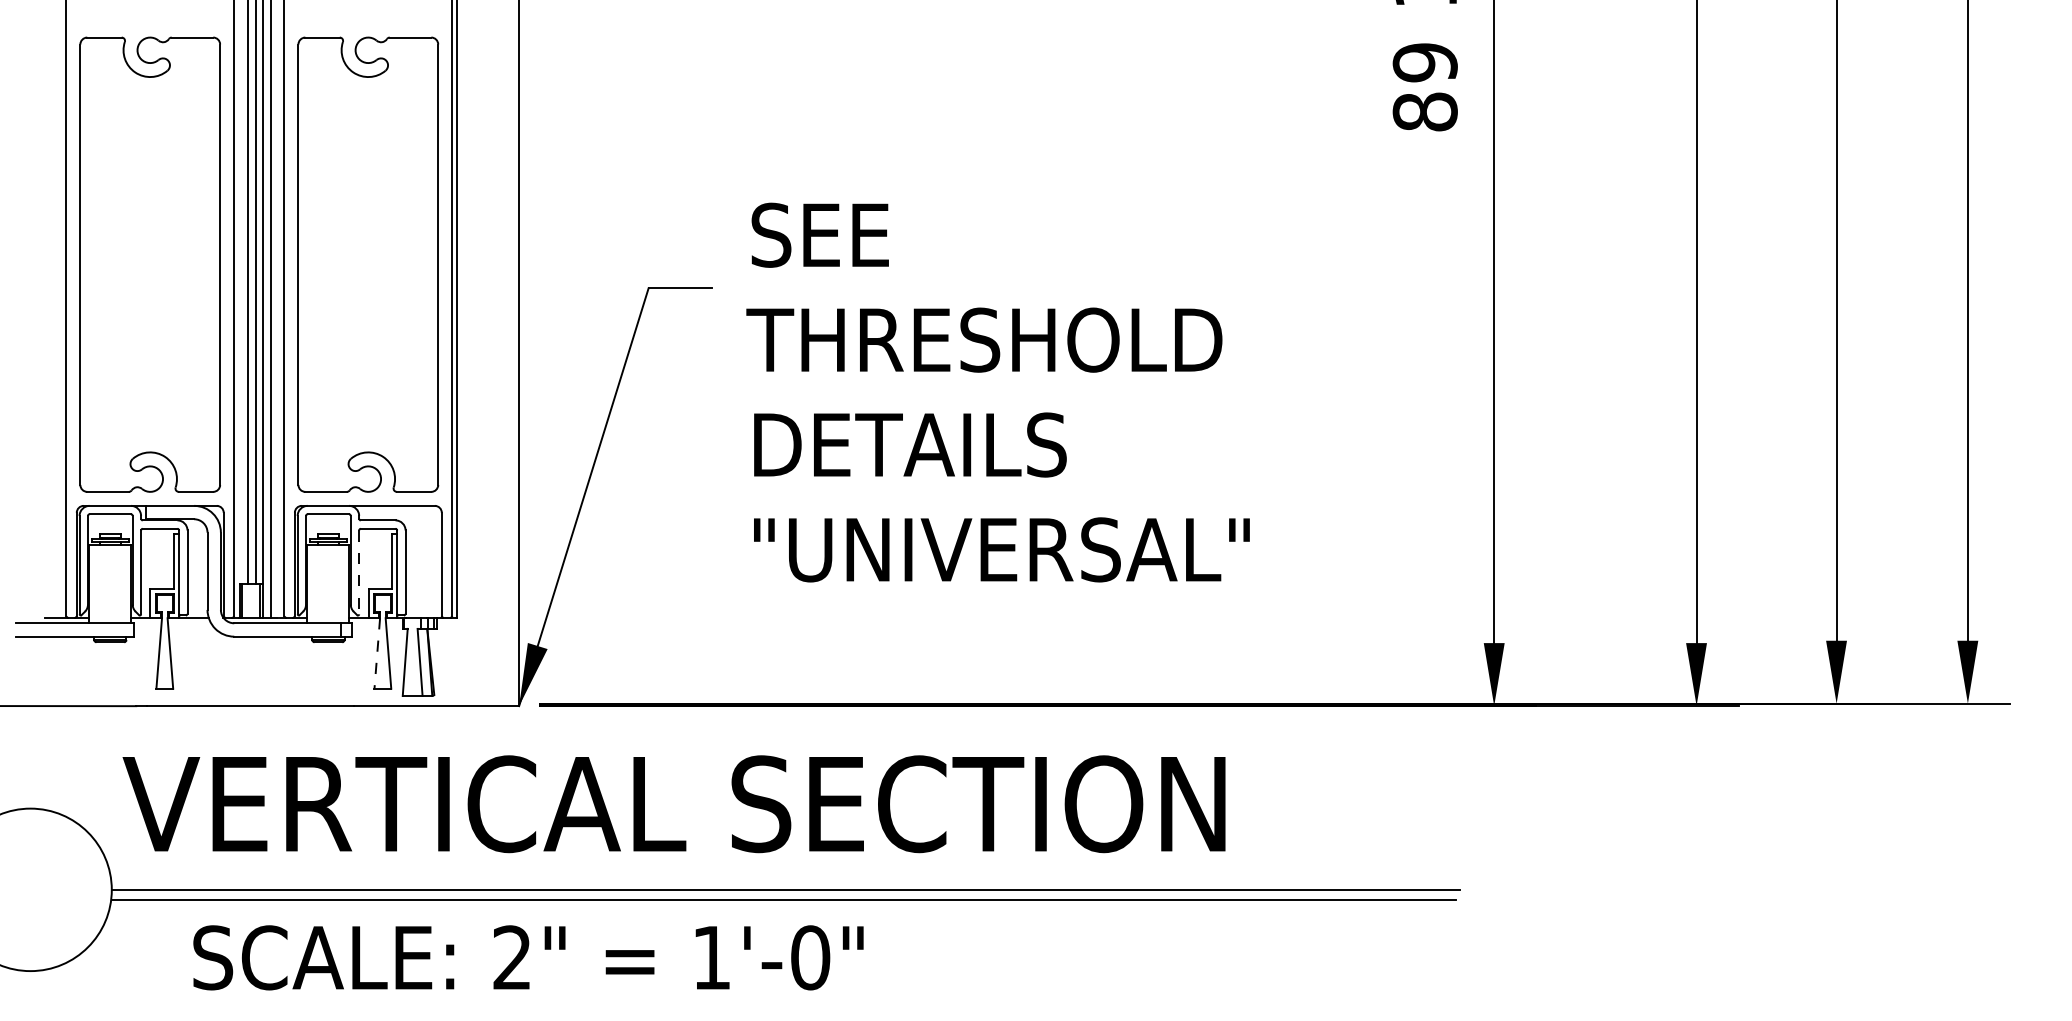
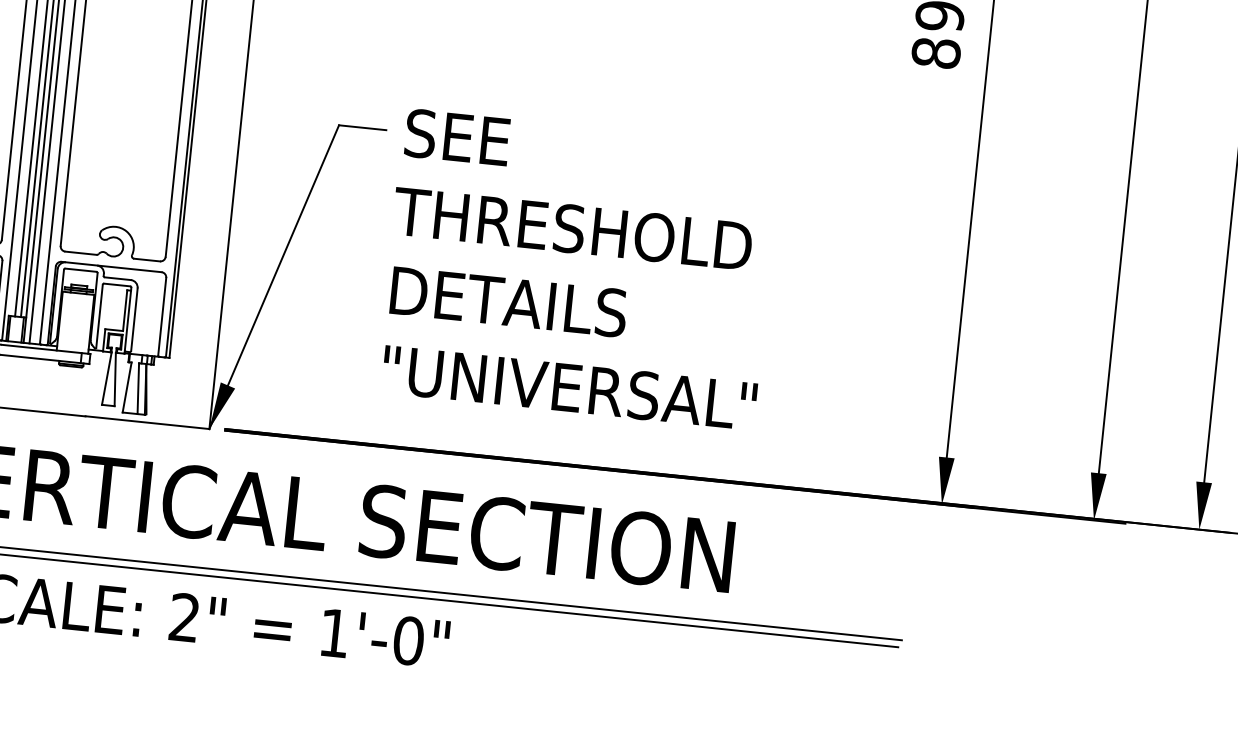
text: (997, 392) -> (578, 269), moved
line: (359, 572) -> (99, 316), dashed -> solid
line: (377, 653) -> (107, 378), dashed -> solid

